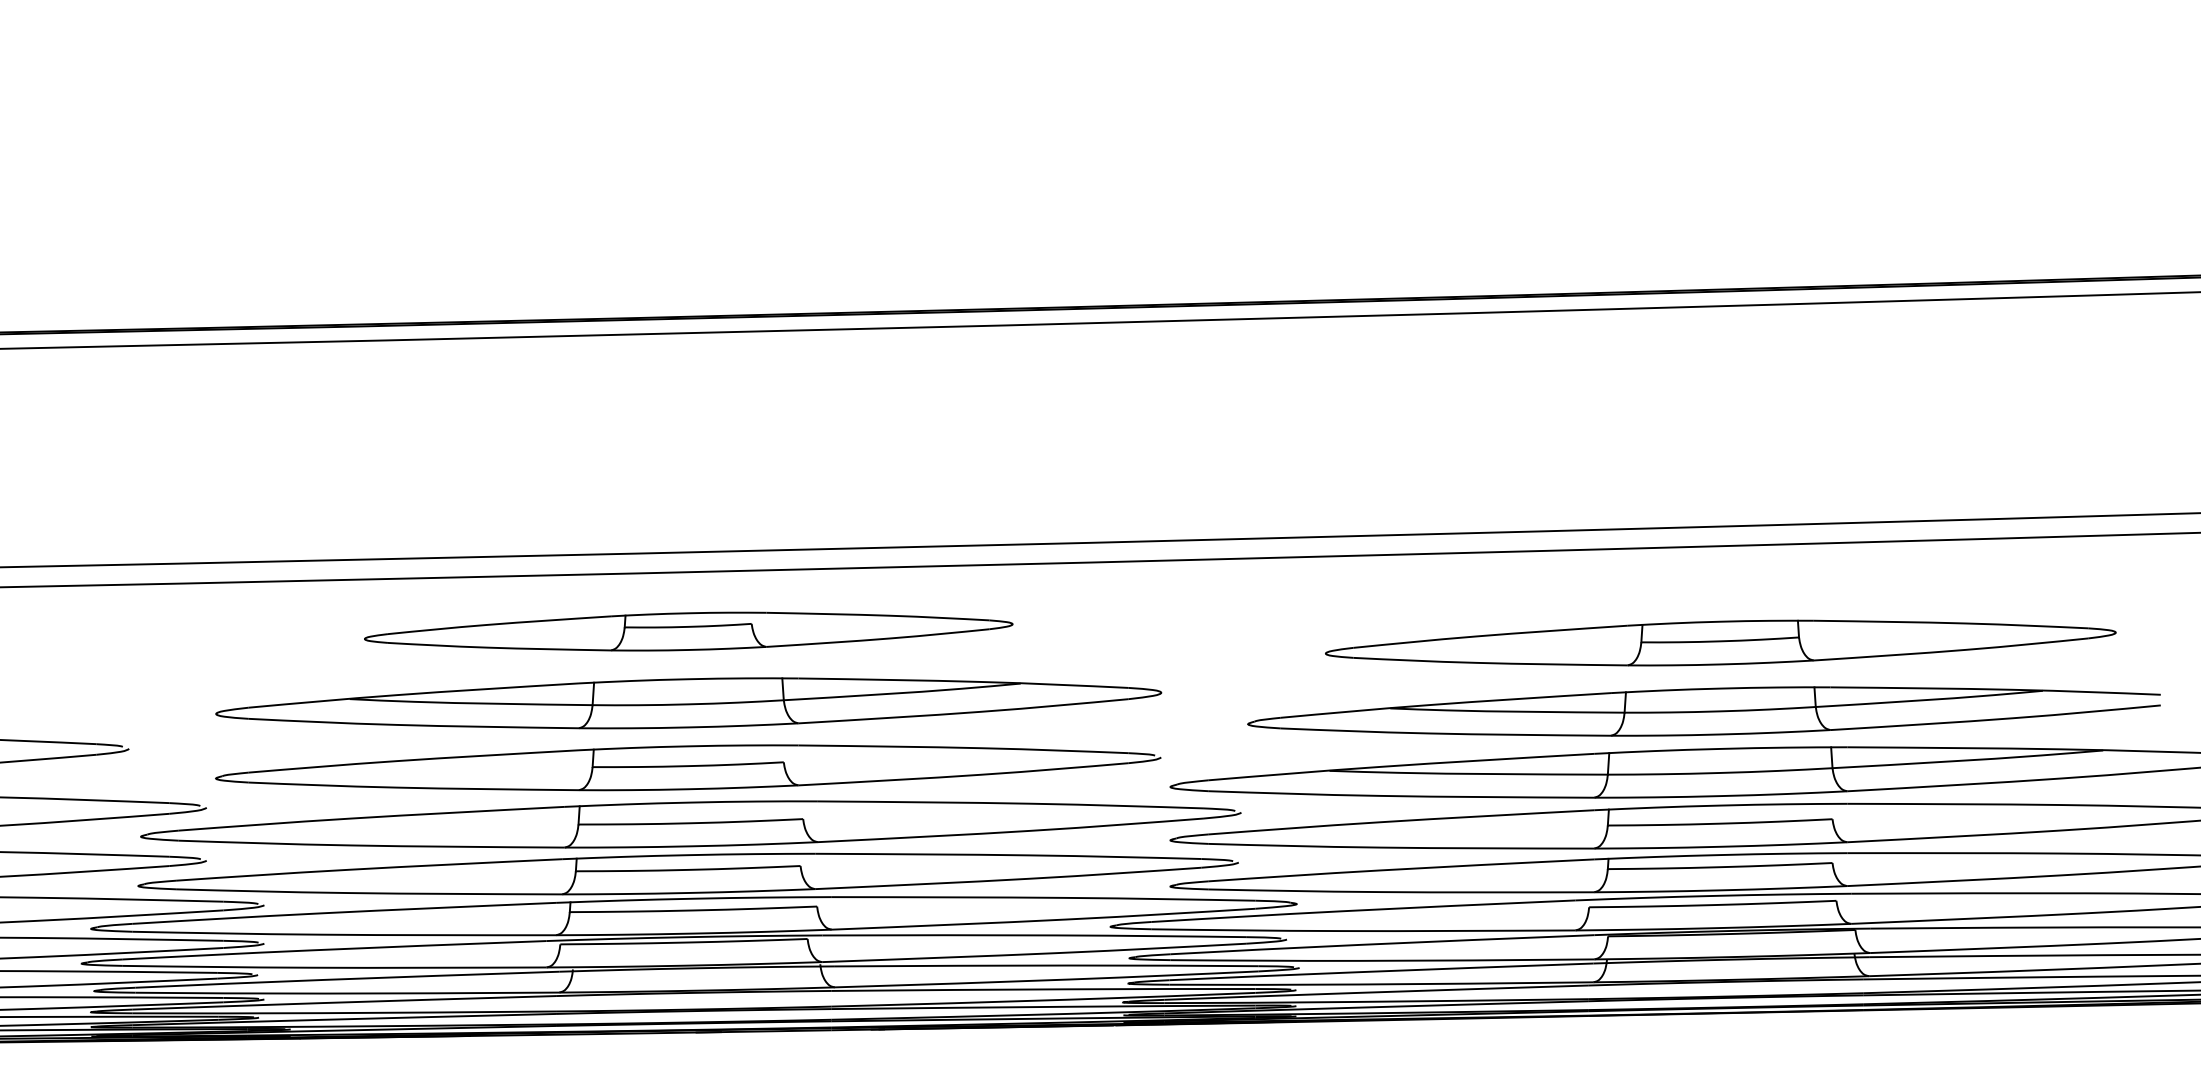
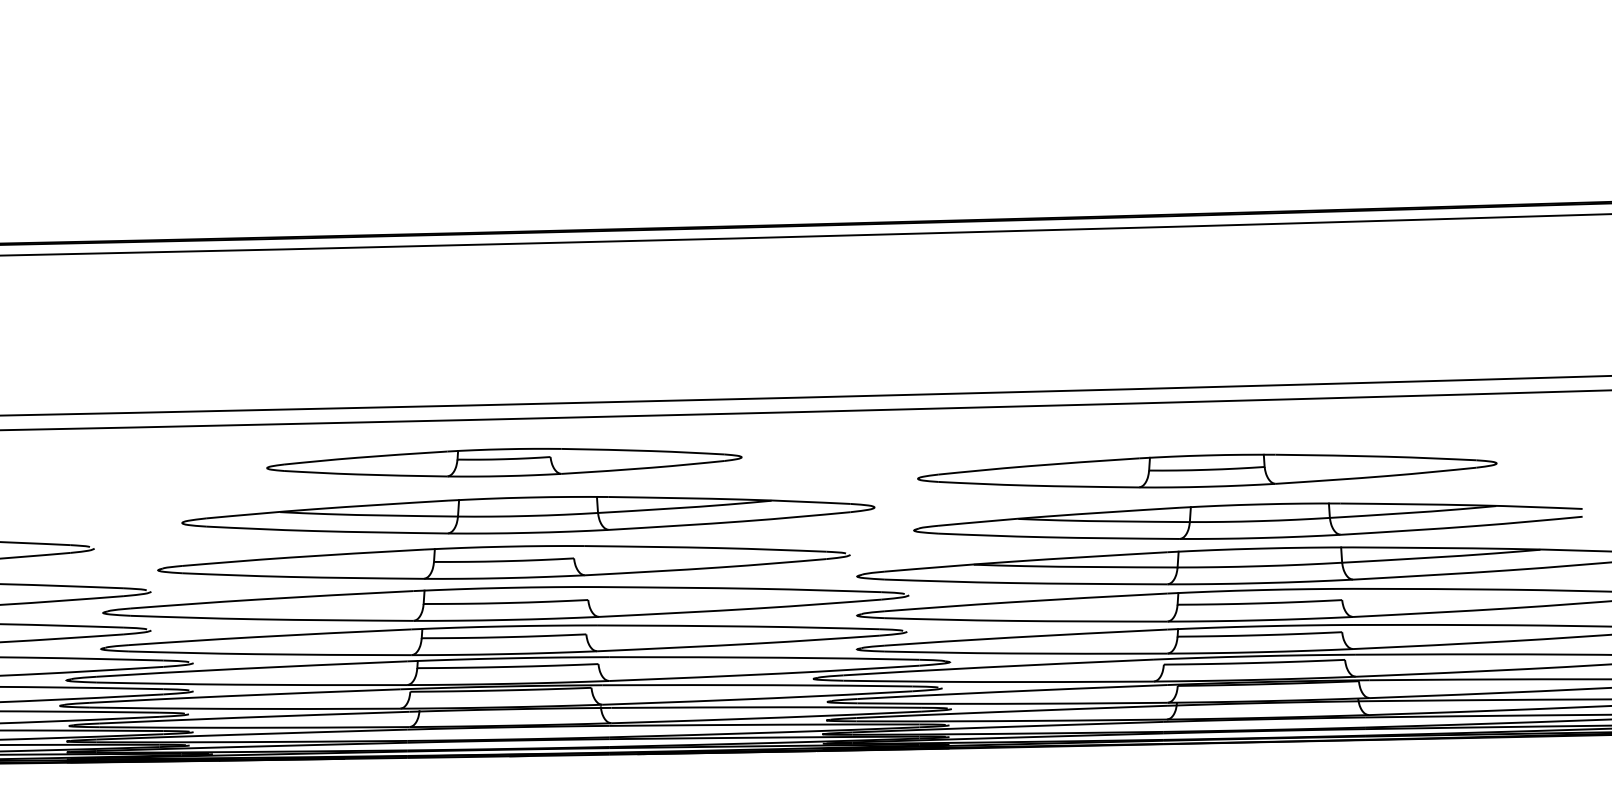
part: (1721, 642) -> (1207, 470), moved
part: (688, 703) -> (528, 515), moved

